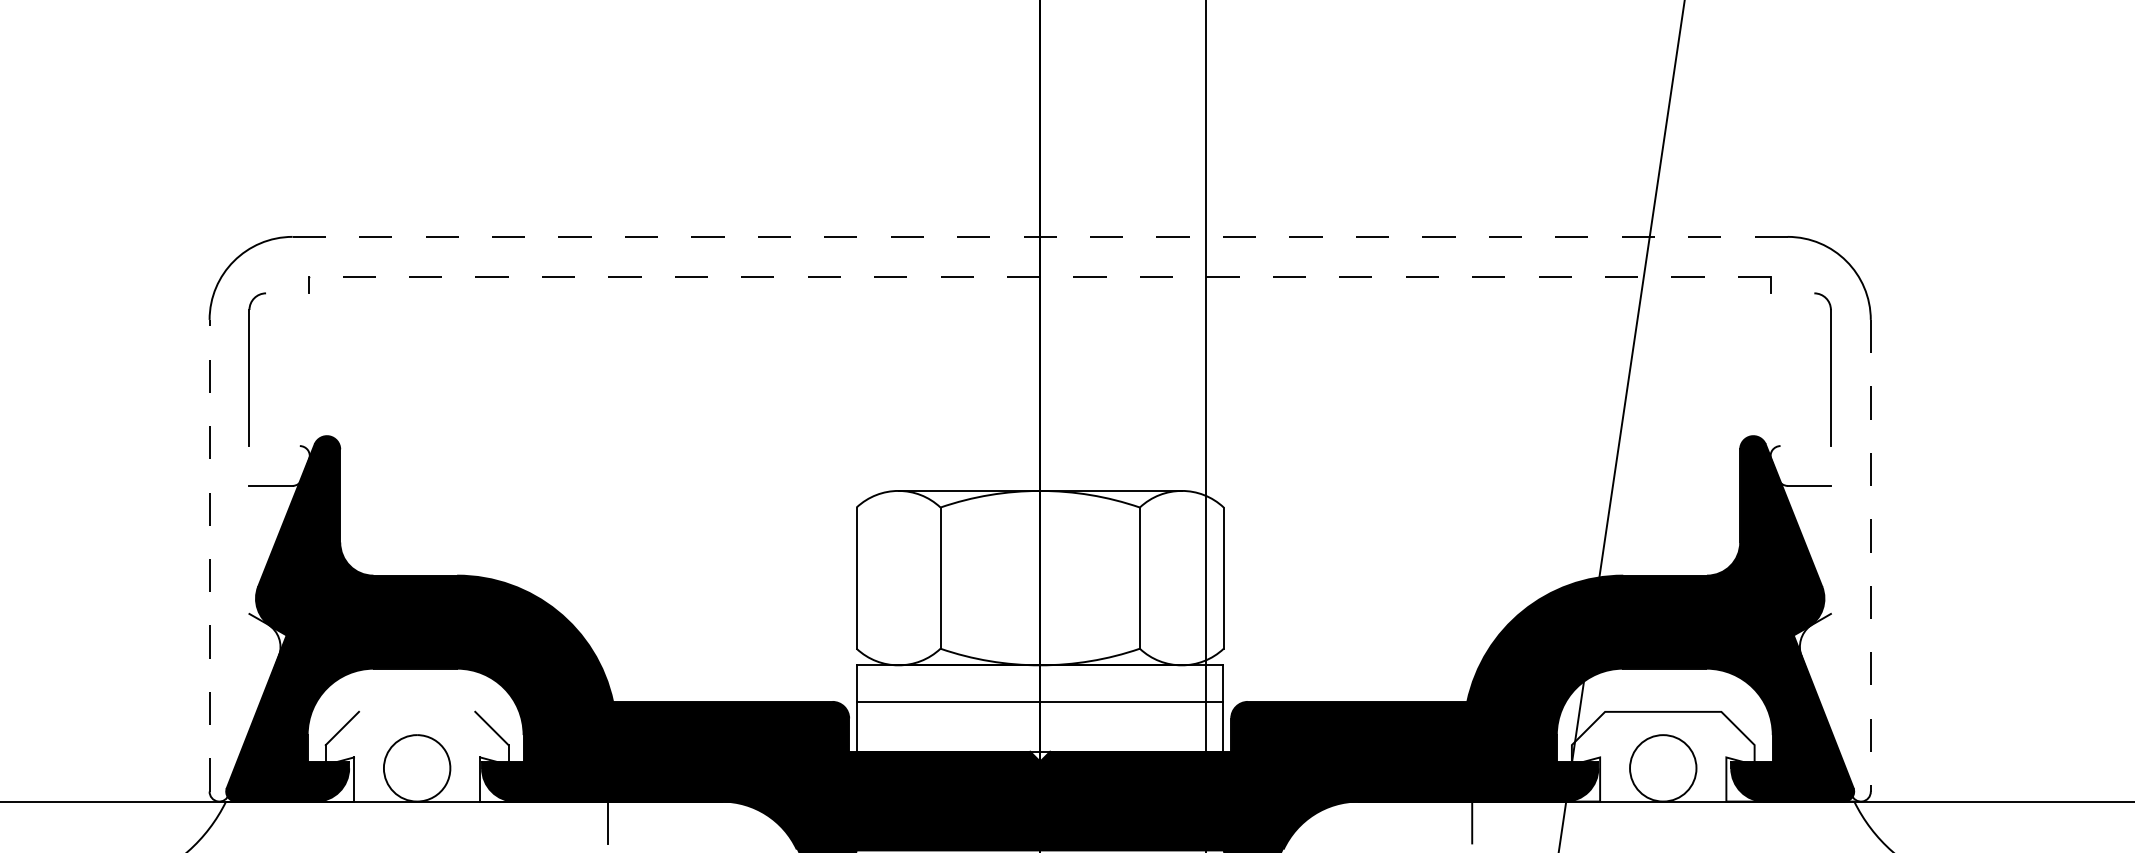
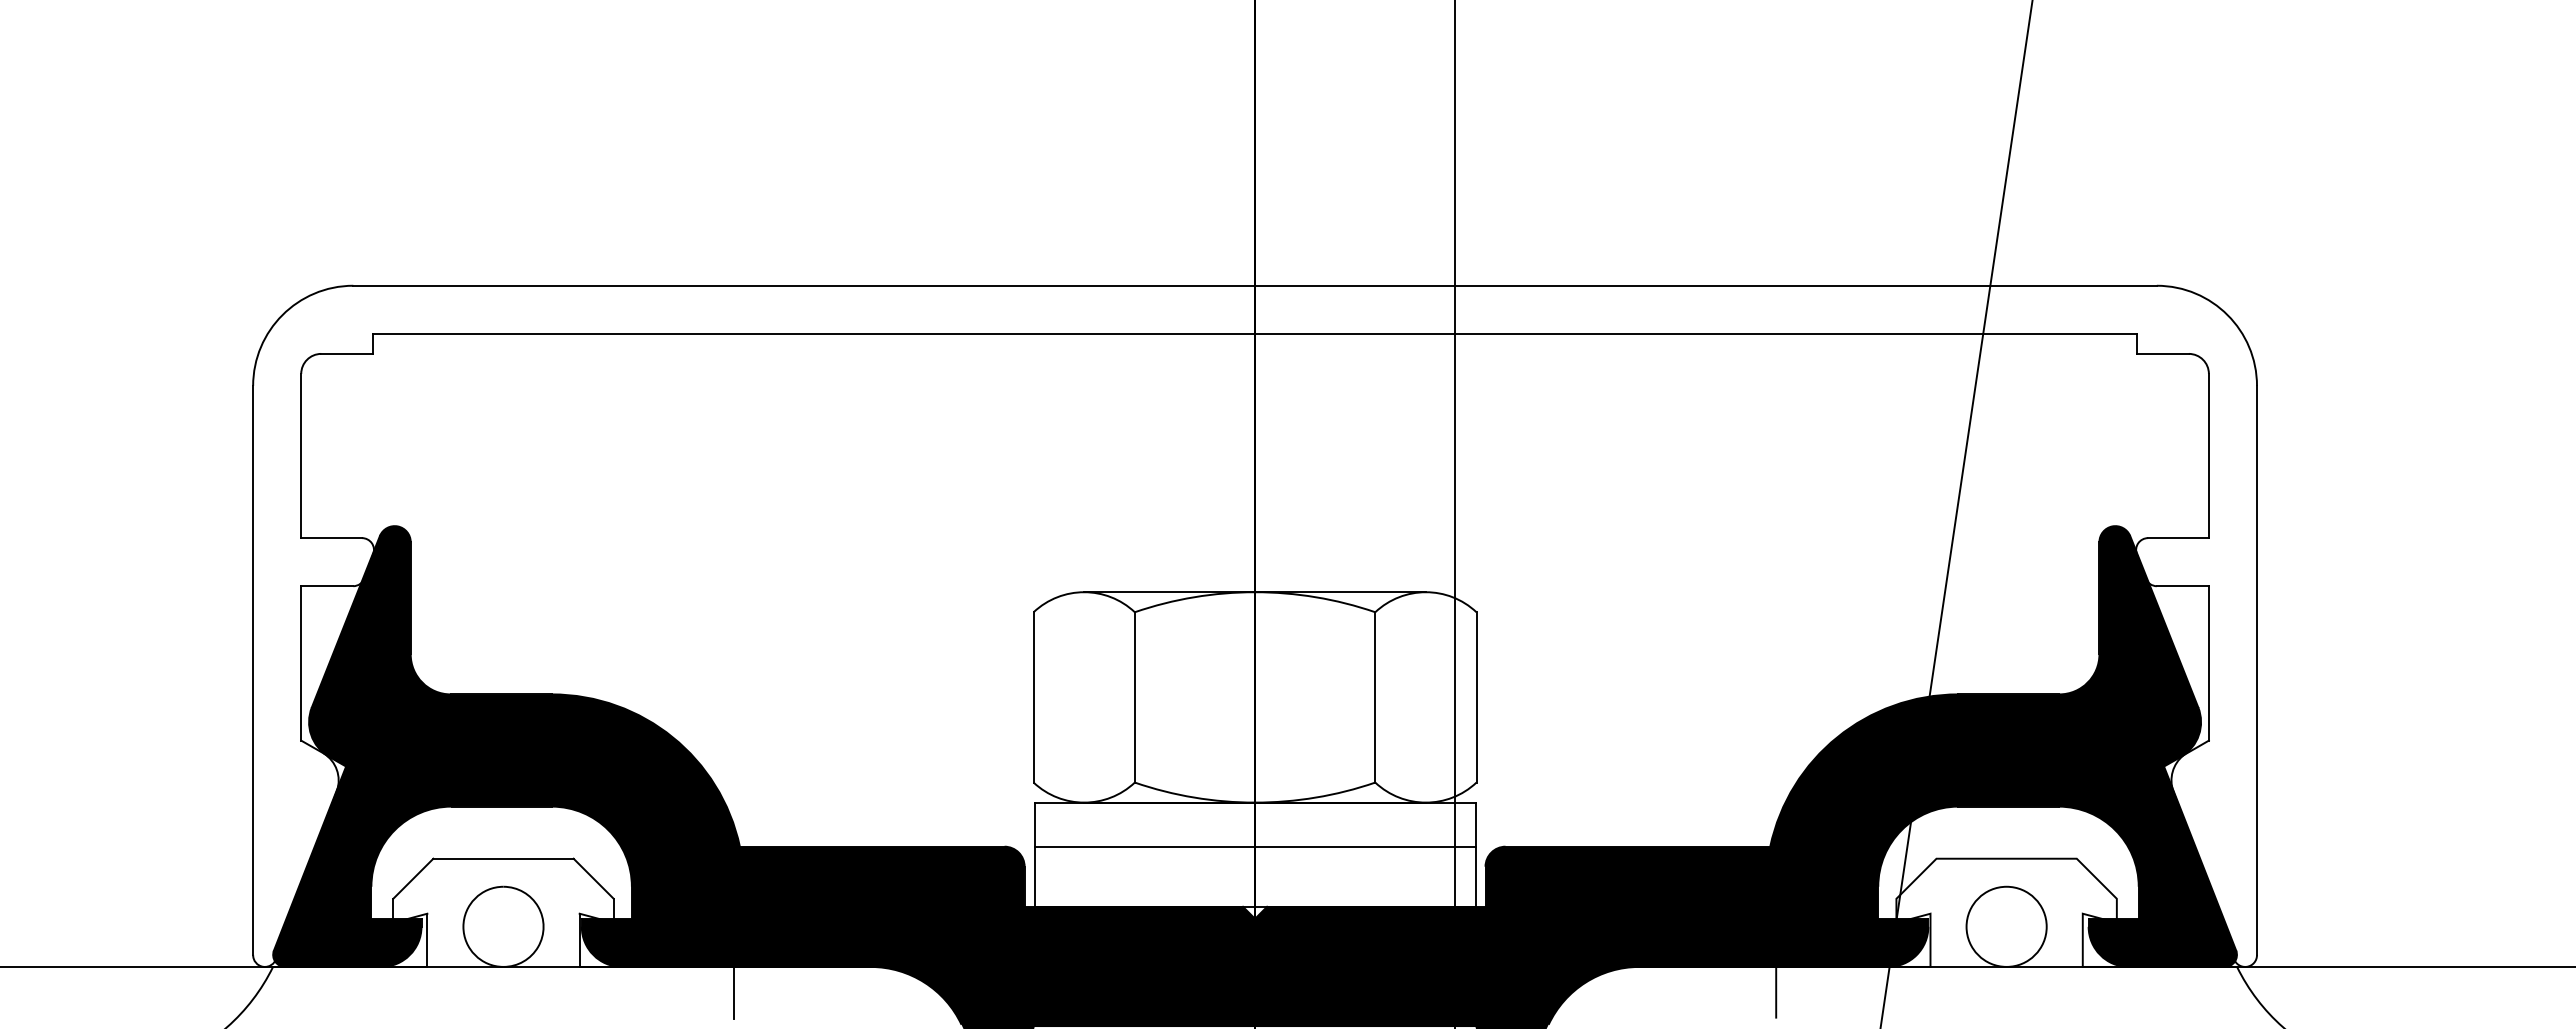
line: (1040, 236) -> (1255, 285), dashed -> solid
line: (1040, 276) -> (1255, 333), dashed -> solid
line: (287, 293) -> (347, 353), added
line: (1792, 293) -> (2162, 353), added
line: (274, 446) -> (331, 538), added
line: (1805, 446) -> (2178, 538), added
line: (249, 550) -> (301, 663), added
line: (1830, 550) -> (2208, 663), added
line: (209, 554) -> (253, 669), dashed -> solid
line: (1871, 555) -> (2257, 670), dashed -> solid
line: (417, 711) -> (503, 858), added

